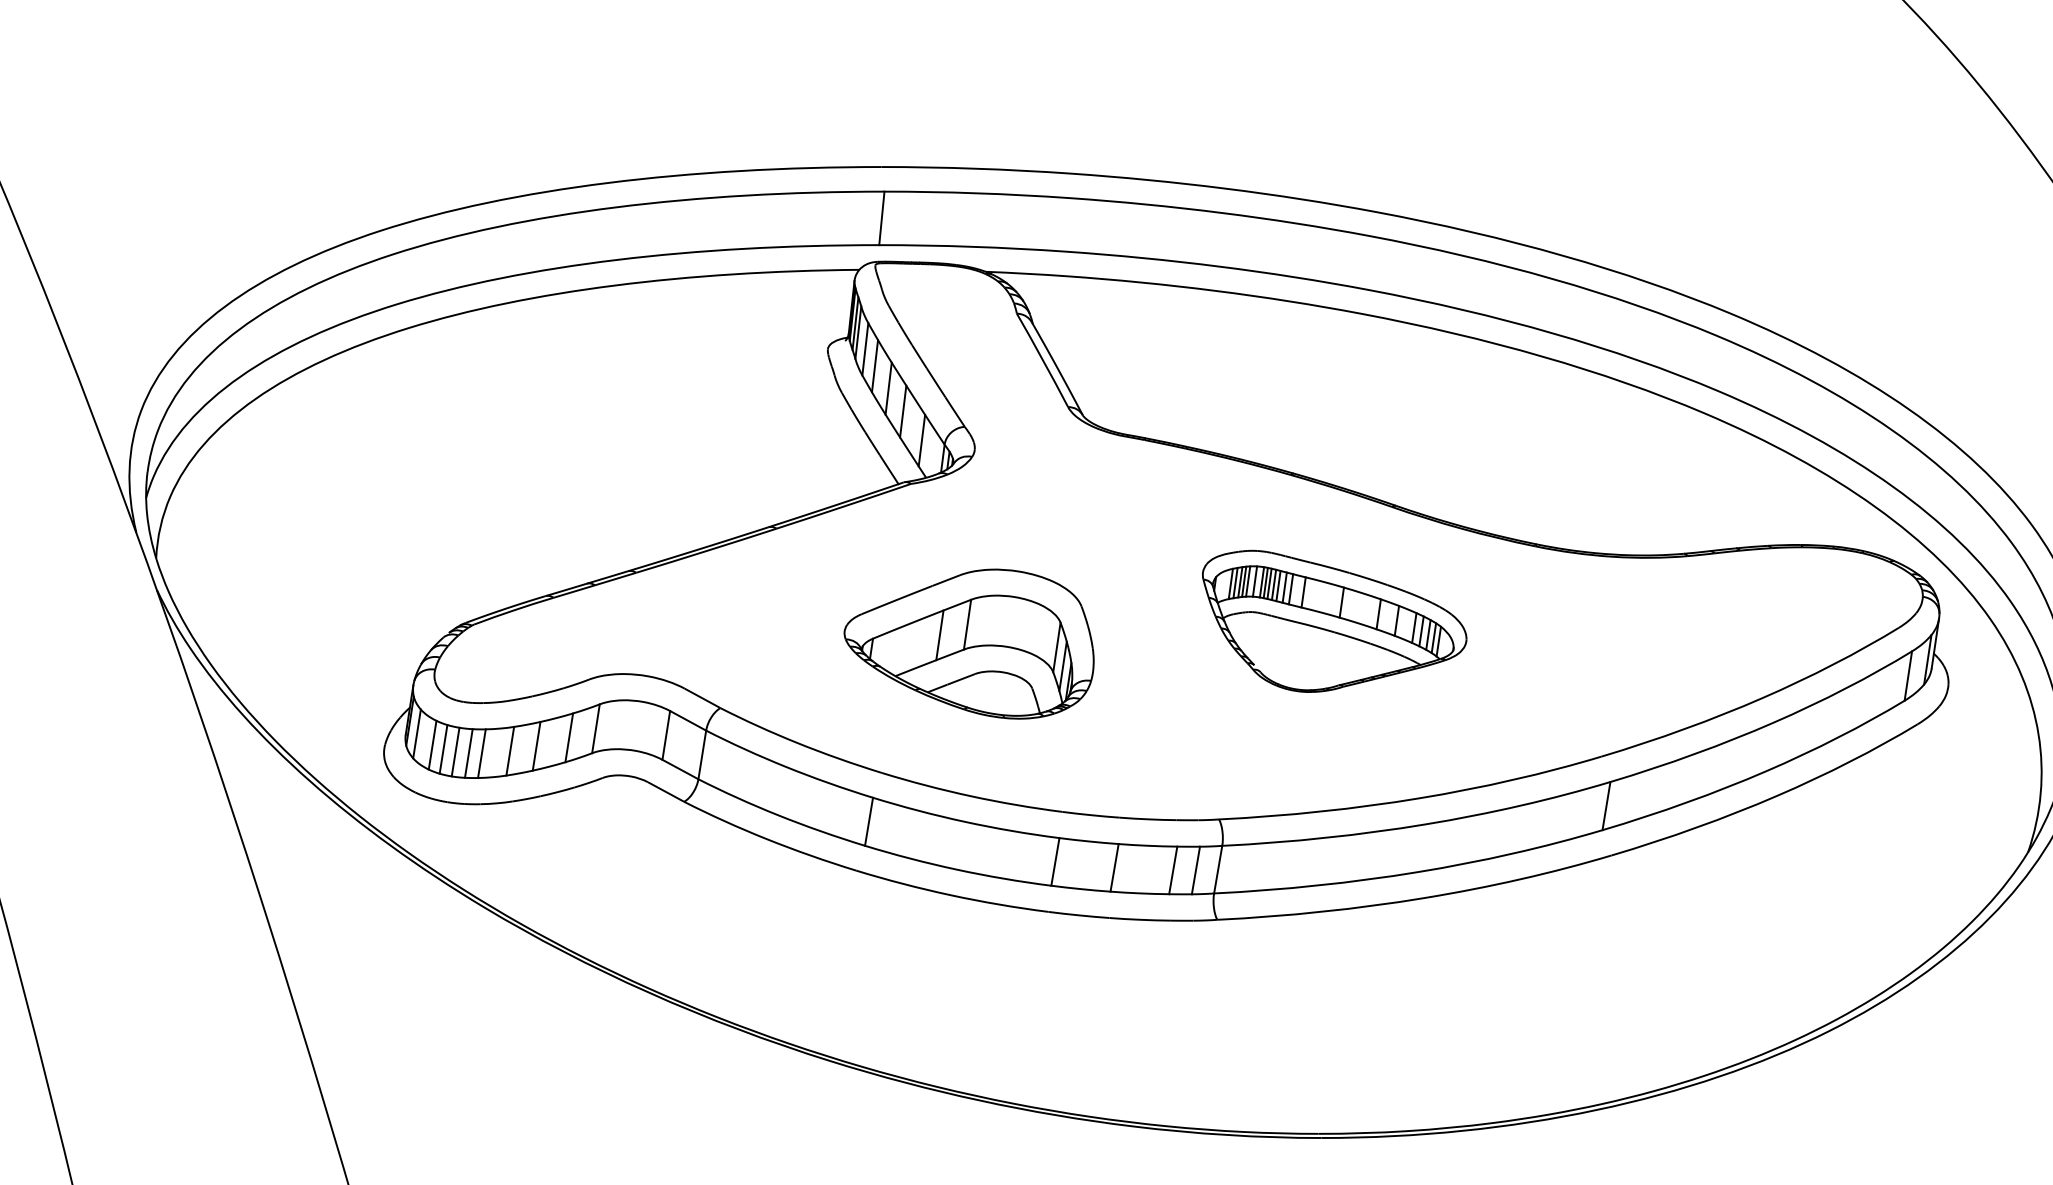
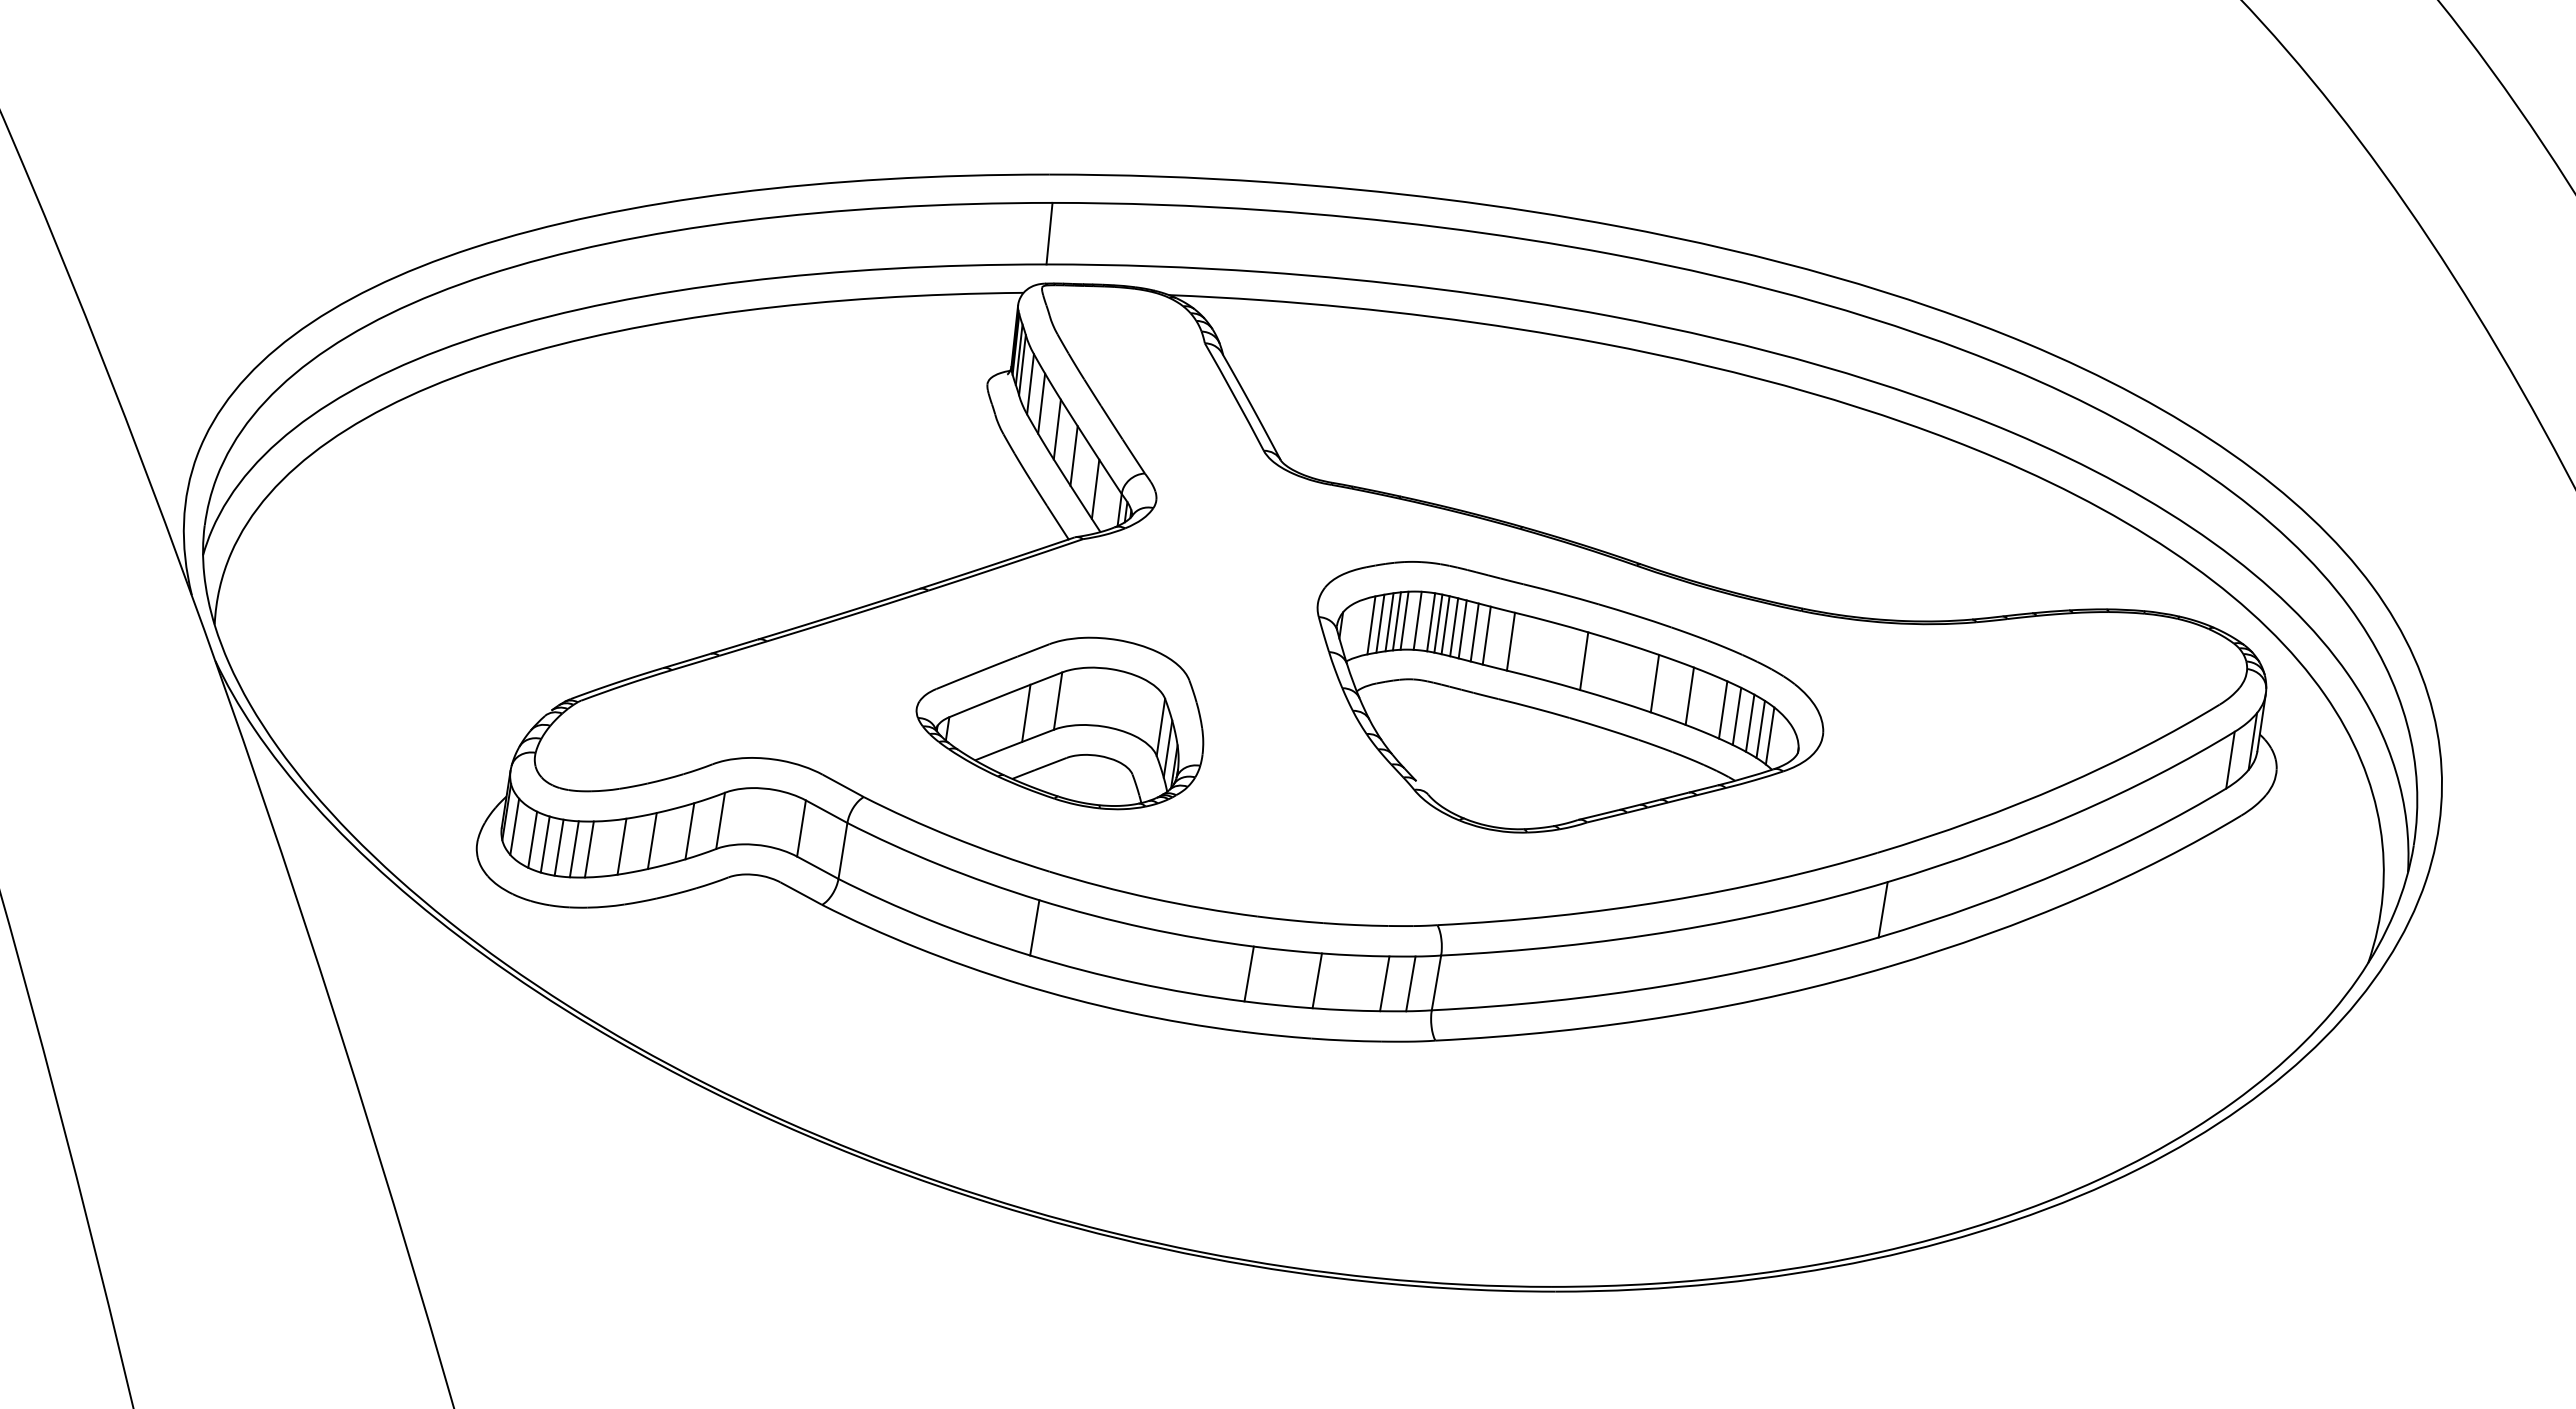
part: (1334, 621) -> (1570, 697), size x1.67
part: (968, 644) -> (1059, 723), moved

